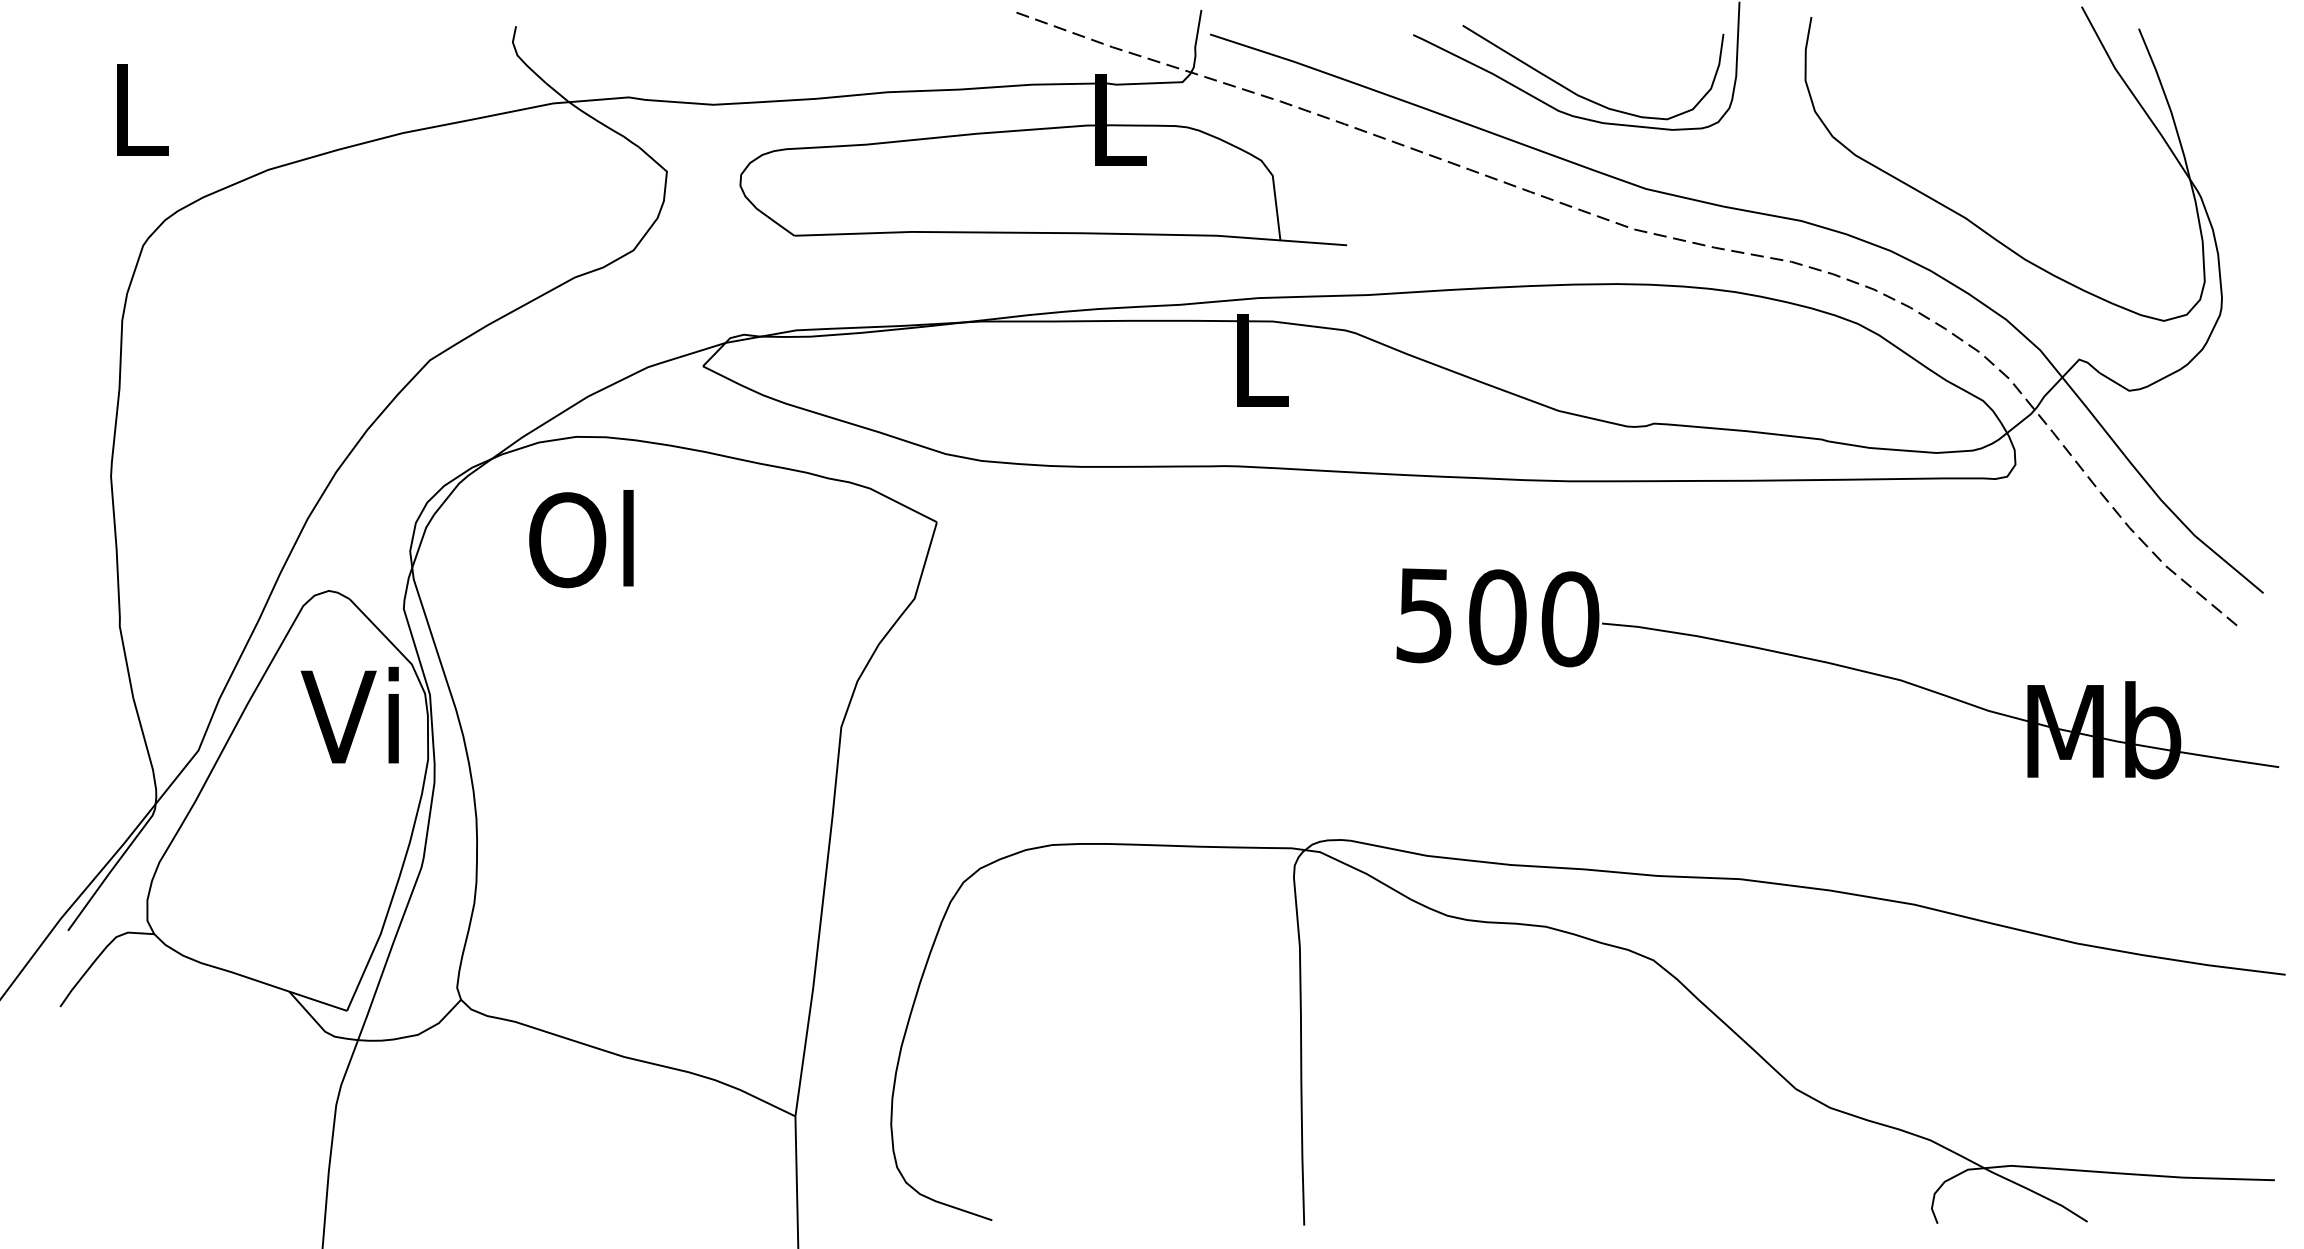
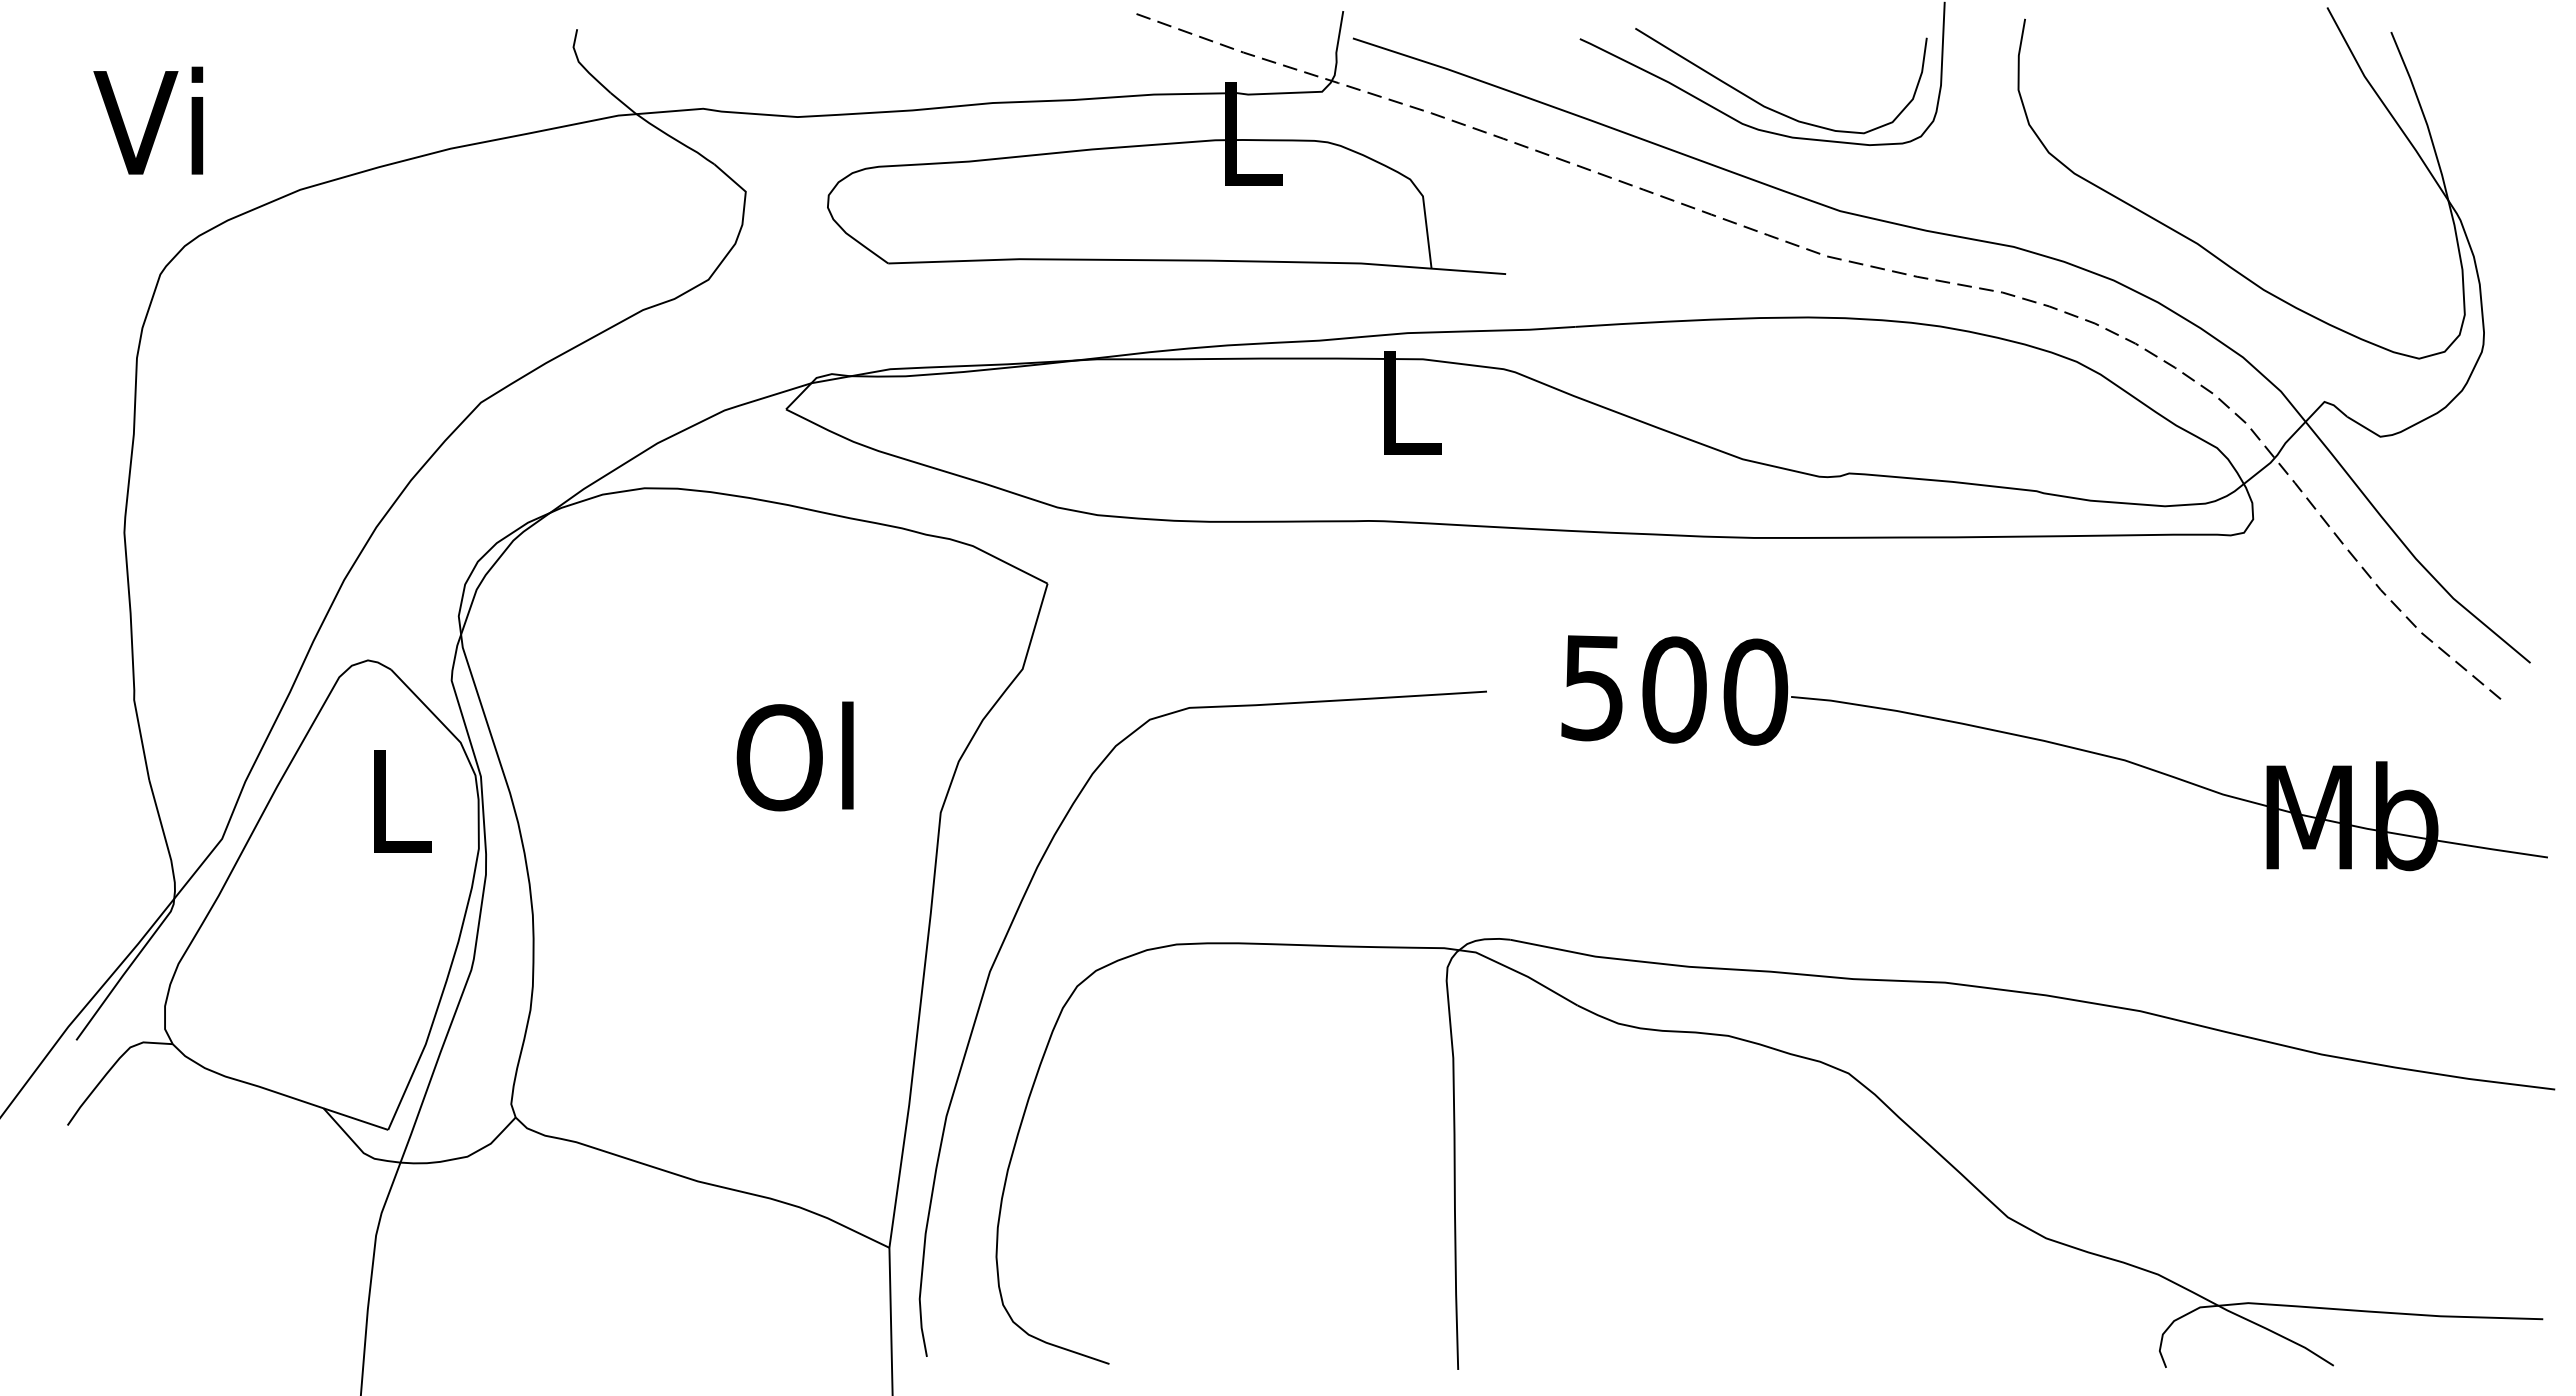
text: (132, 107) -> (148, 120), L -> Vi
text: (580, 539) -> (794, 756), moved
text: (349, 715) -> (391, 799), Vi -> L
curve: (902, 833) -> (1009, 931), added

